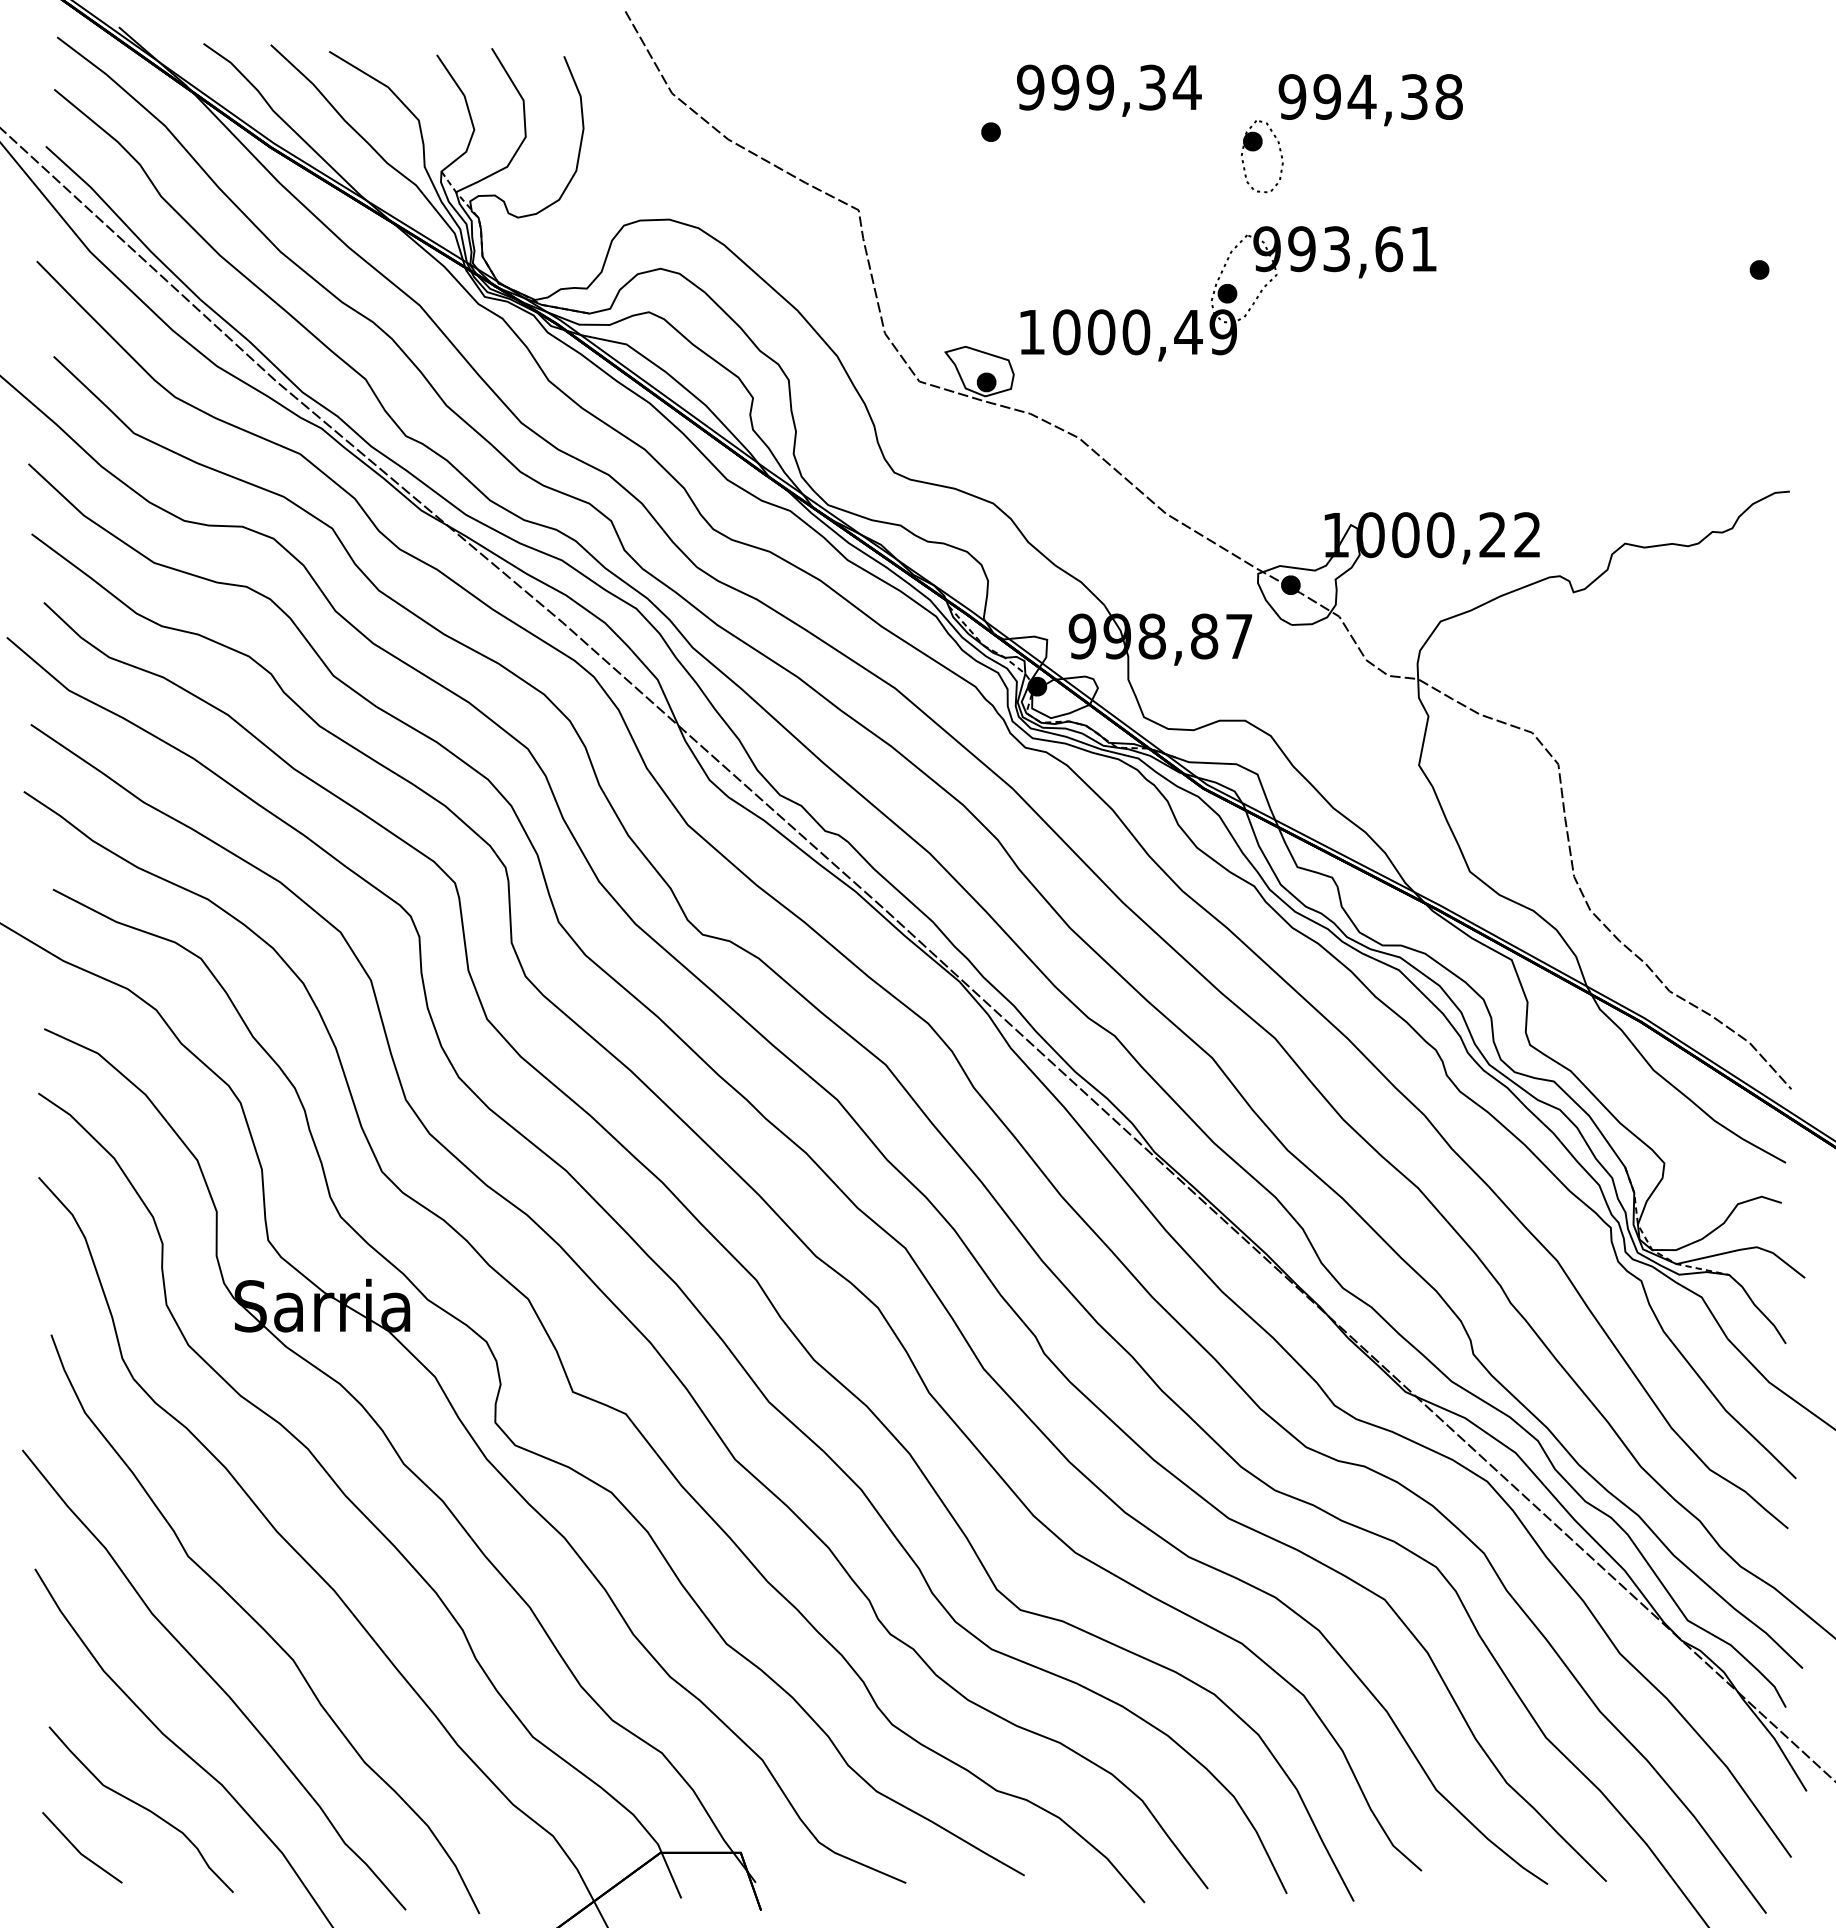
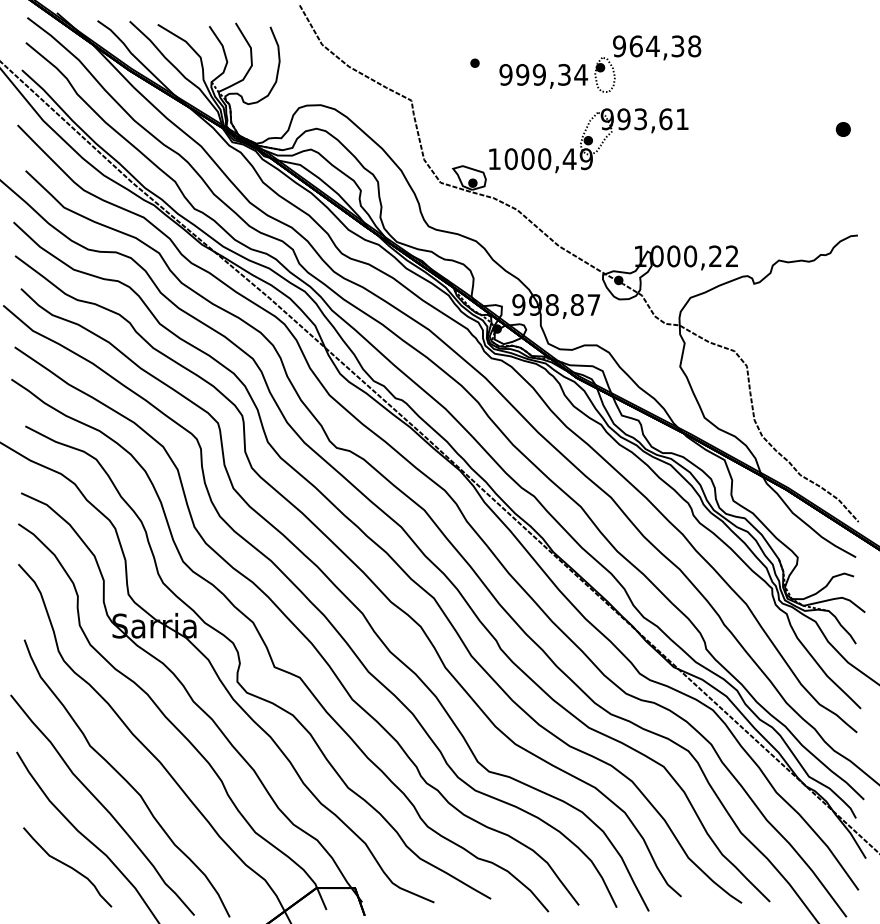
text: (1108, 90) -> (543, 76), moved
text: (1325, 97) -> (635, 46), 994,38 -> 964,38
part: (1759, 268) -> (843, 128), size x1.6
line: (78, 1847) -> (37, 885), removed

